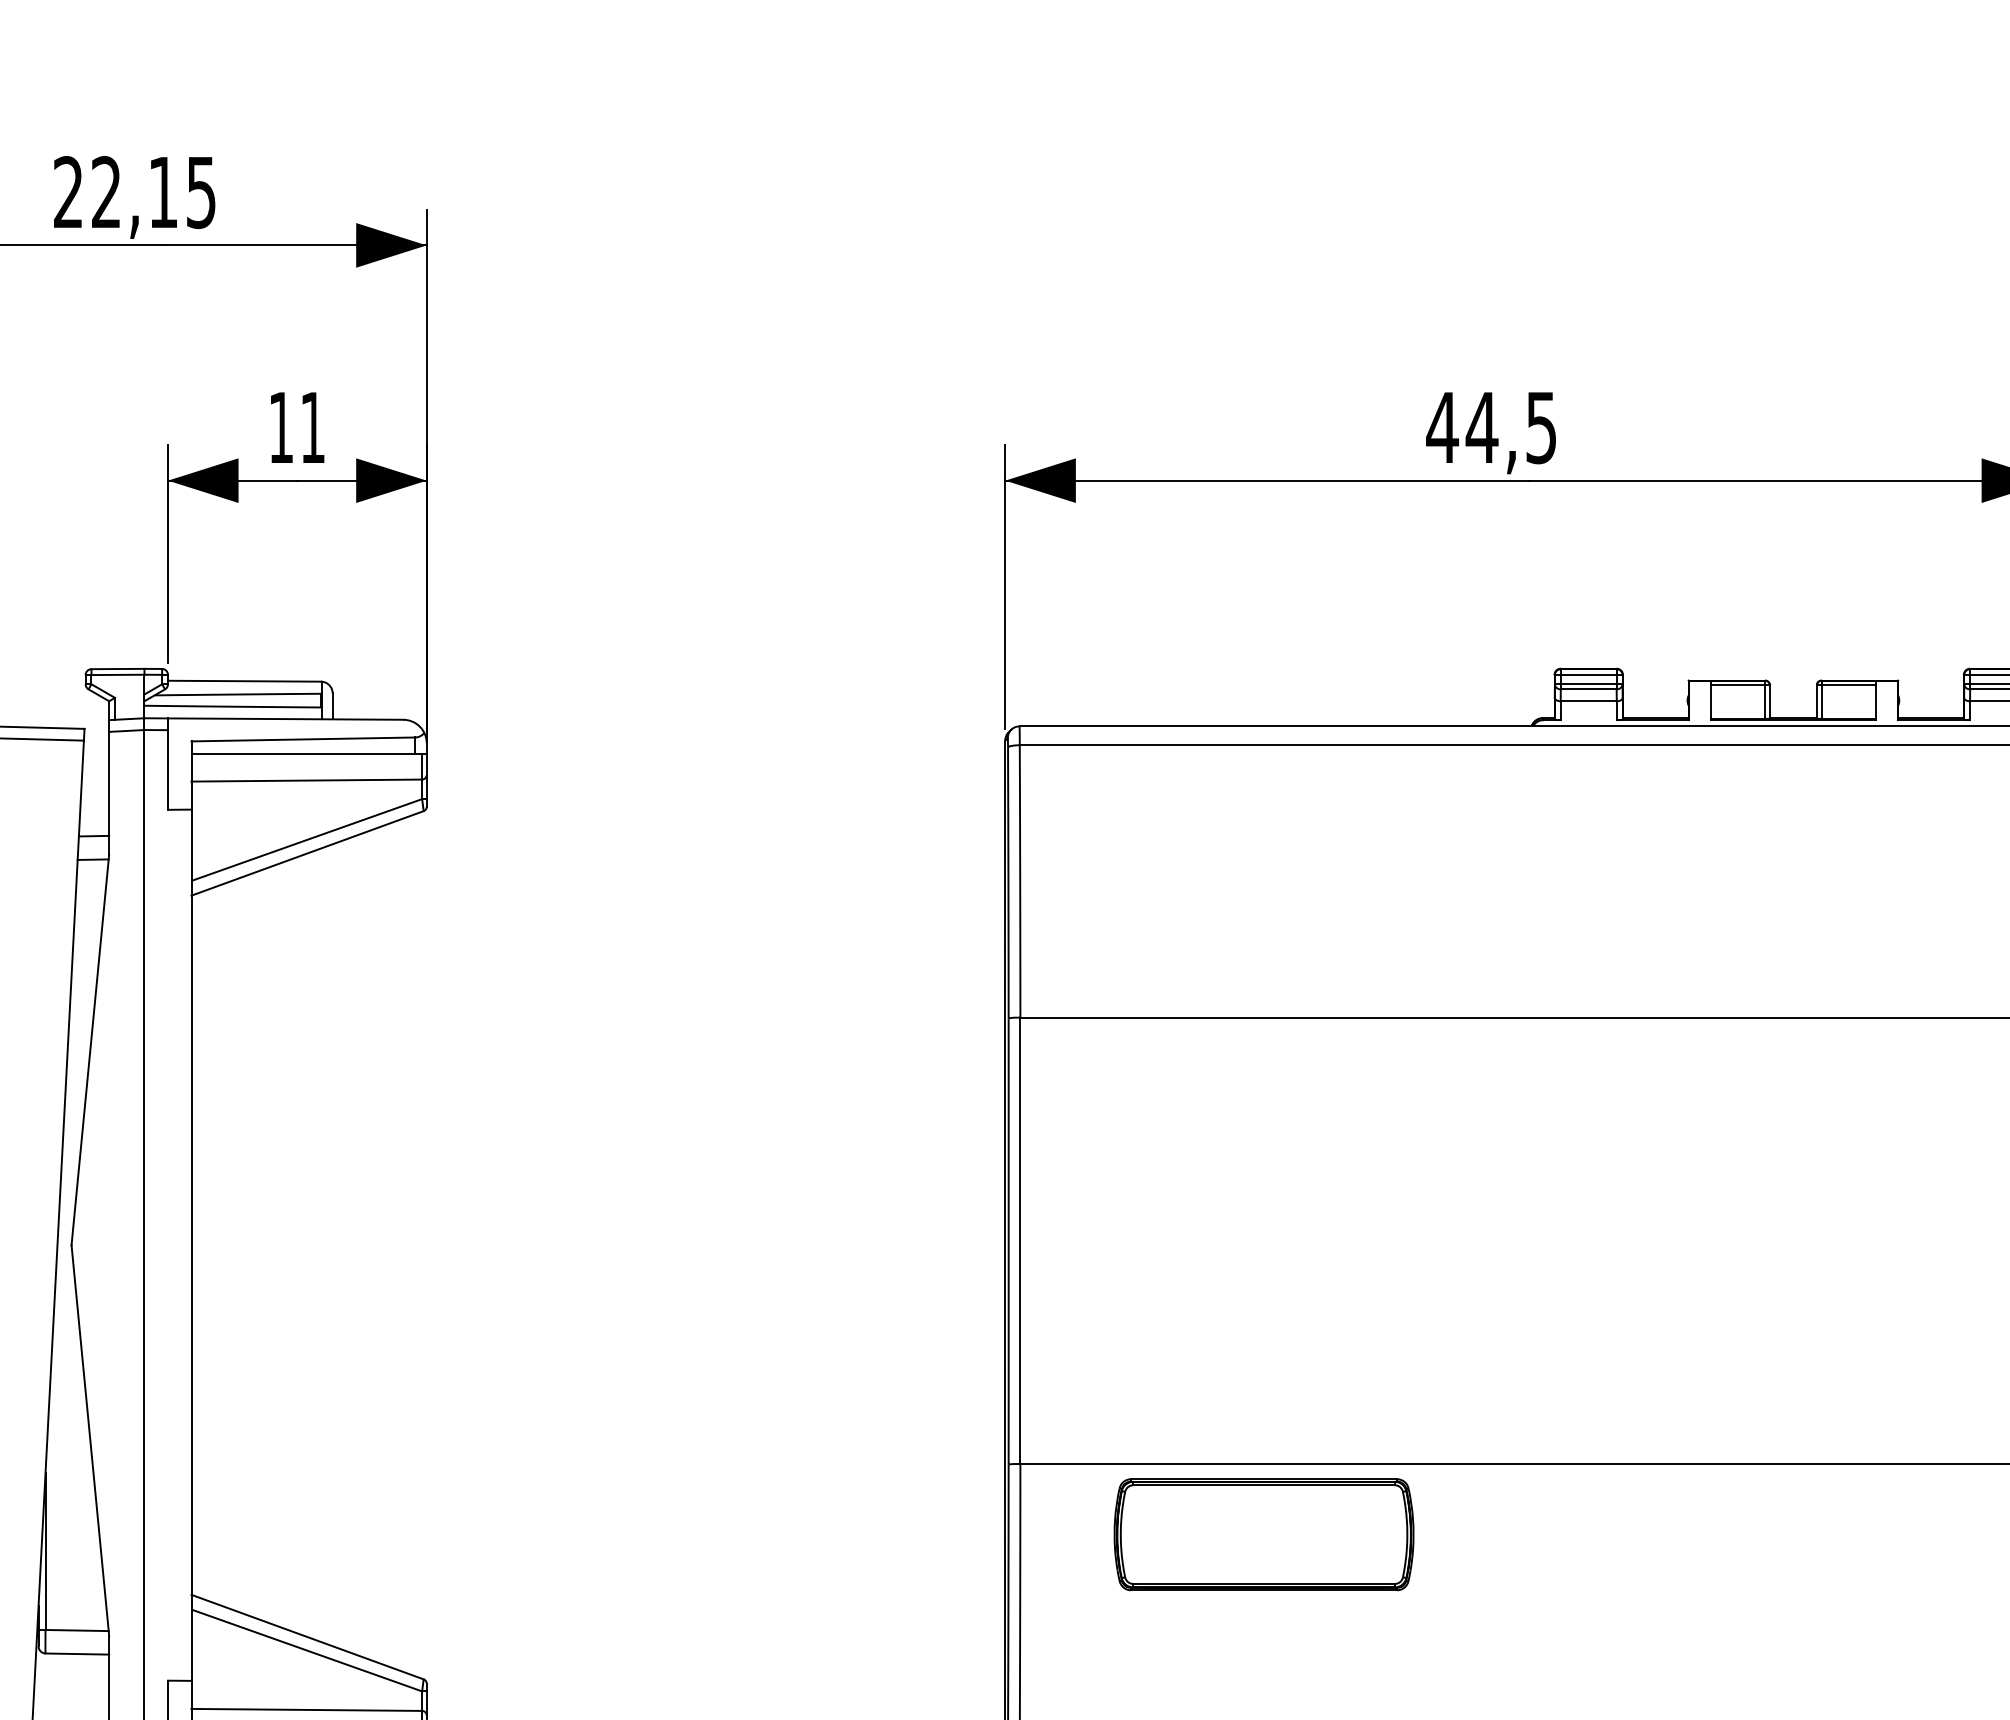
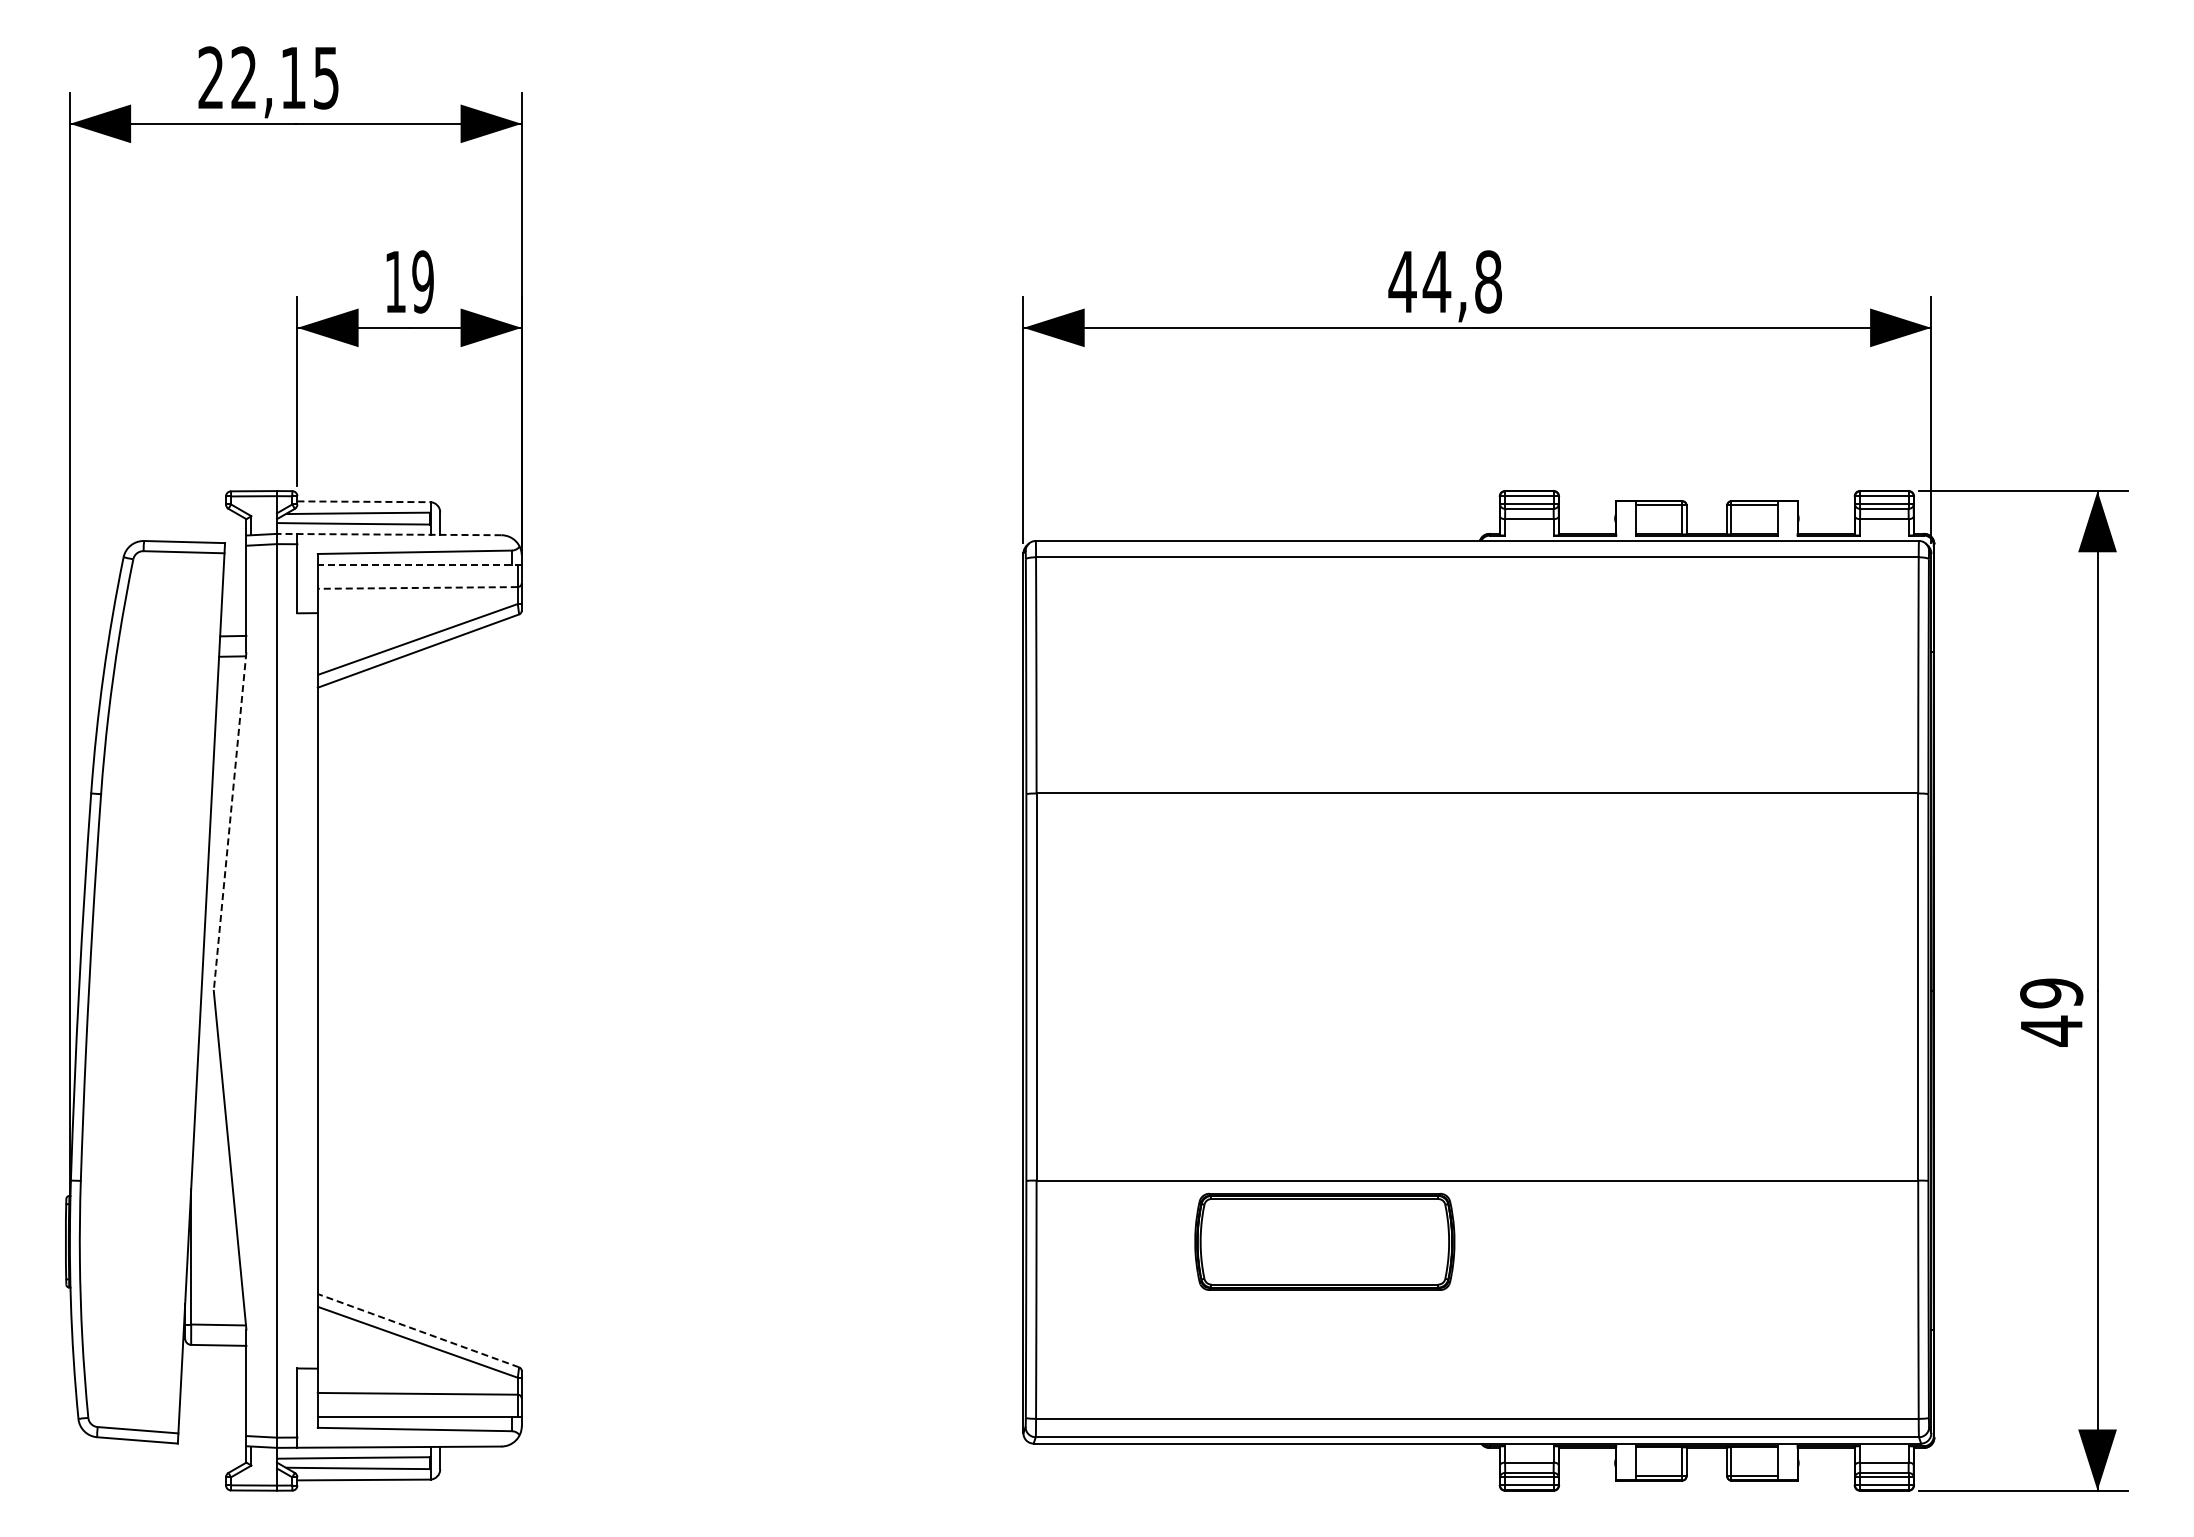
text: (312, 427) -> (422, 281), 11 -> 19
text: (1541, 427) -> (1488, 281), 44,5 -> 44,8
line: (245, 680) -> (364, 501), solid -> dashed
line: (273, 718) -> (388, 534), solid -> dashed
line: (308, 753) -> (419, 564), solid -> dashed
line: (306, 780) -> (417, 587), solid -> dashed
line: (90, 1051) -> (230, 822), solid -> dashed
part: (1263, 1534) -> (1324, 1241), moved
line: (307, 1636) -> (418, 1330), solid -> dashed

